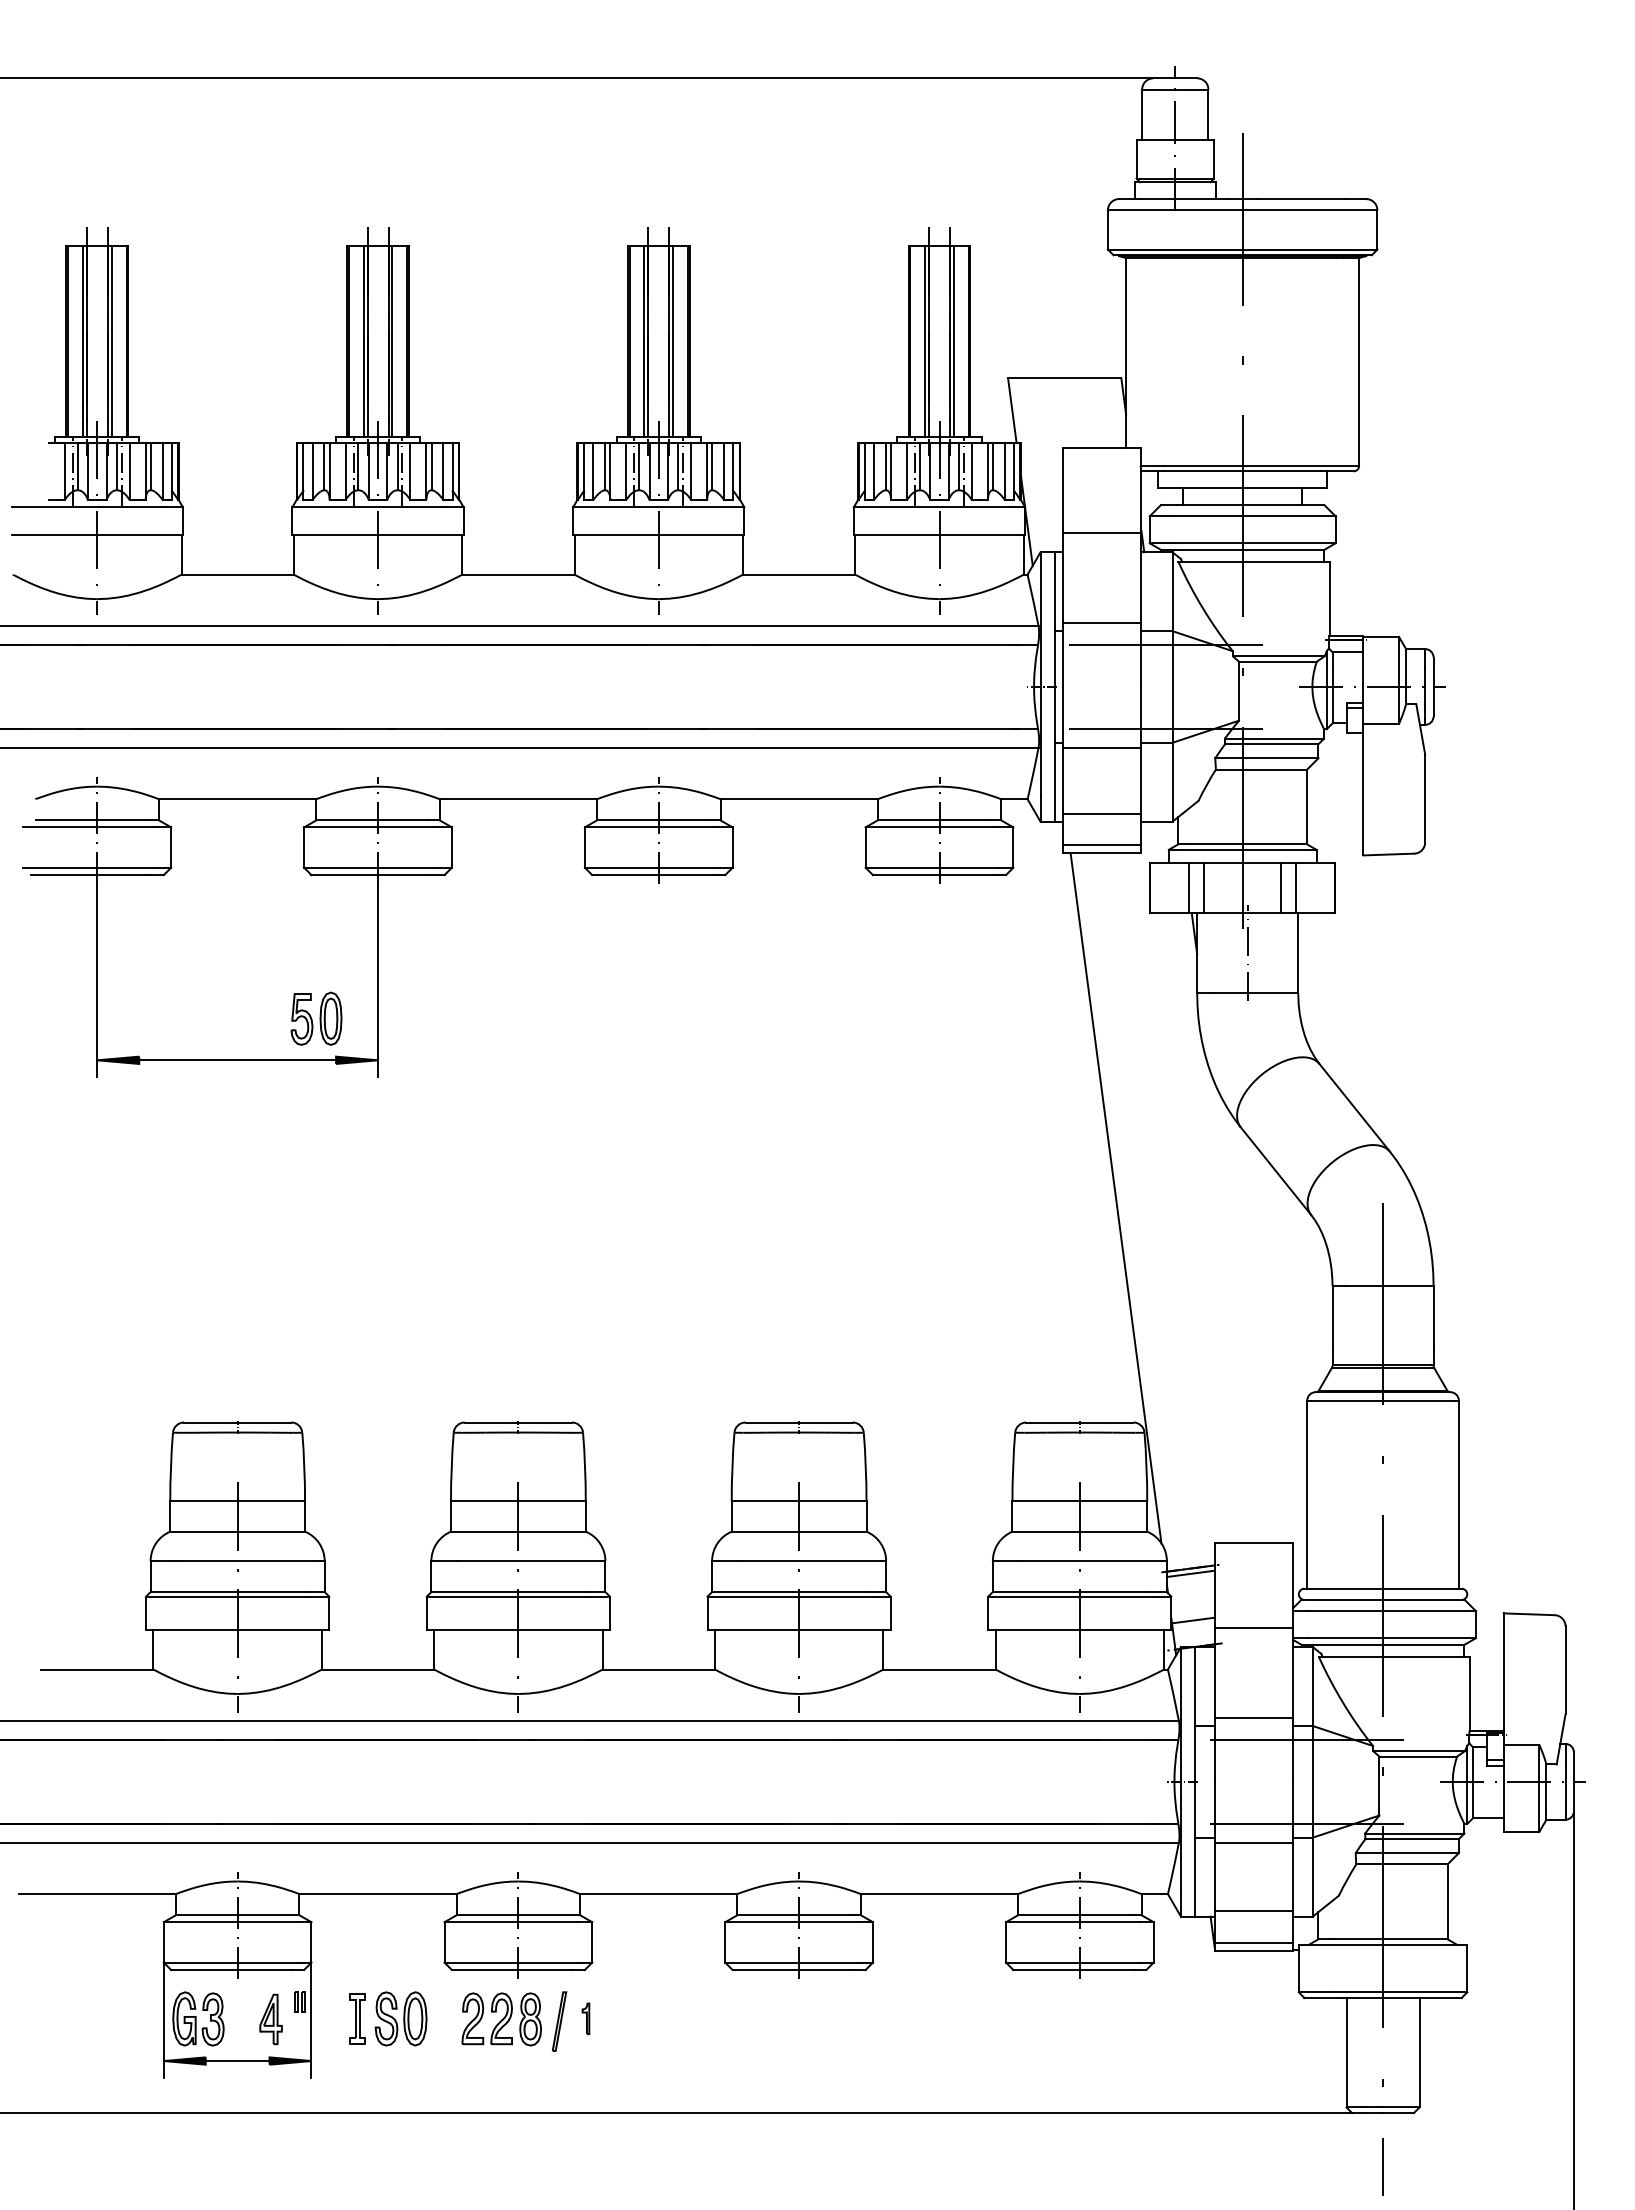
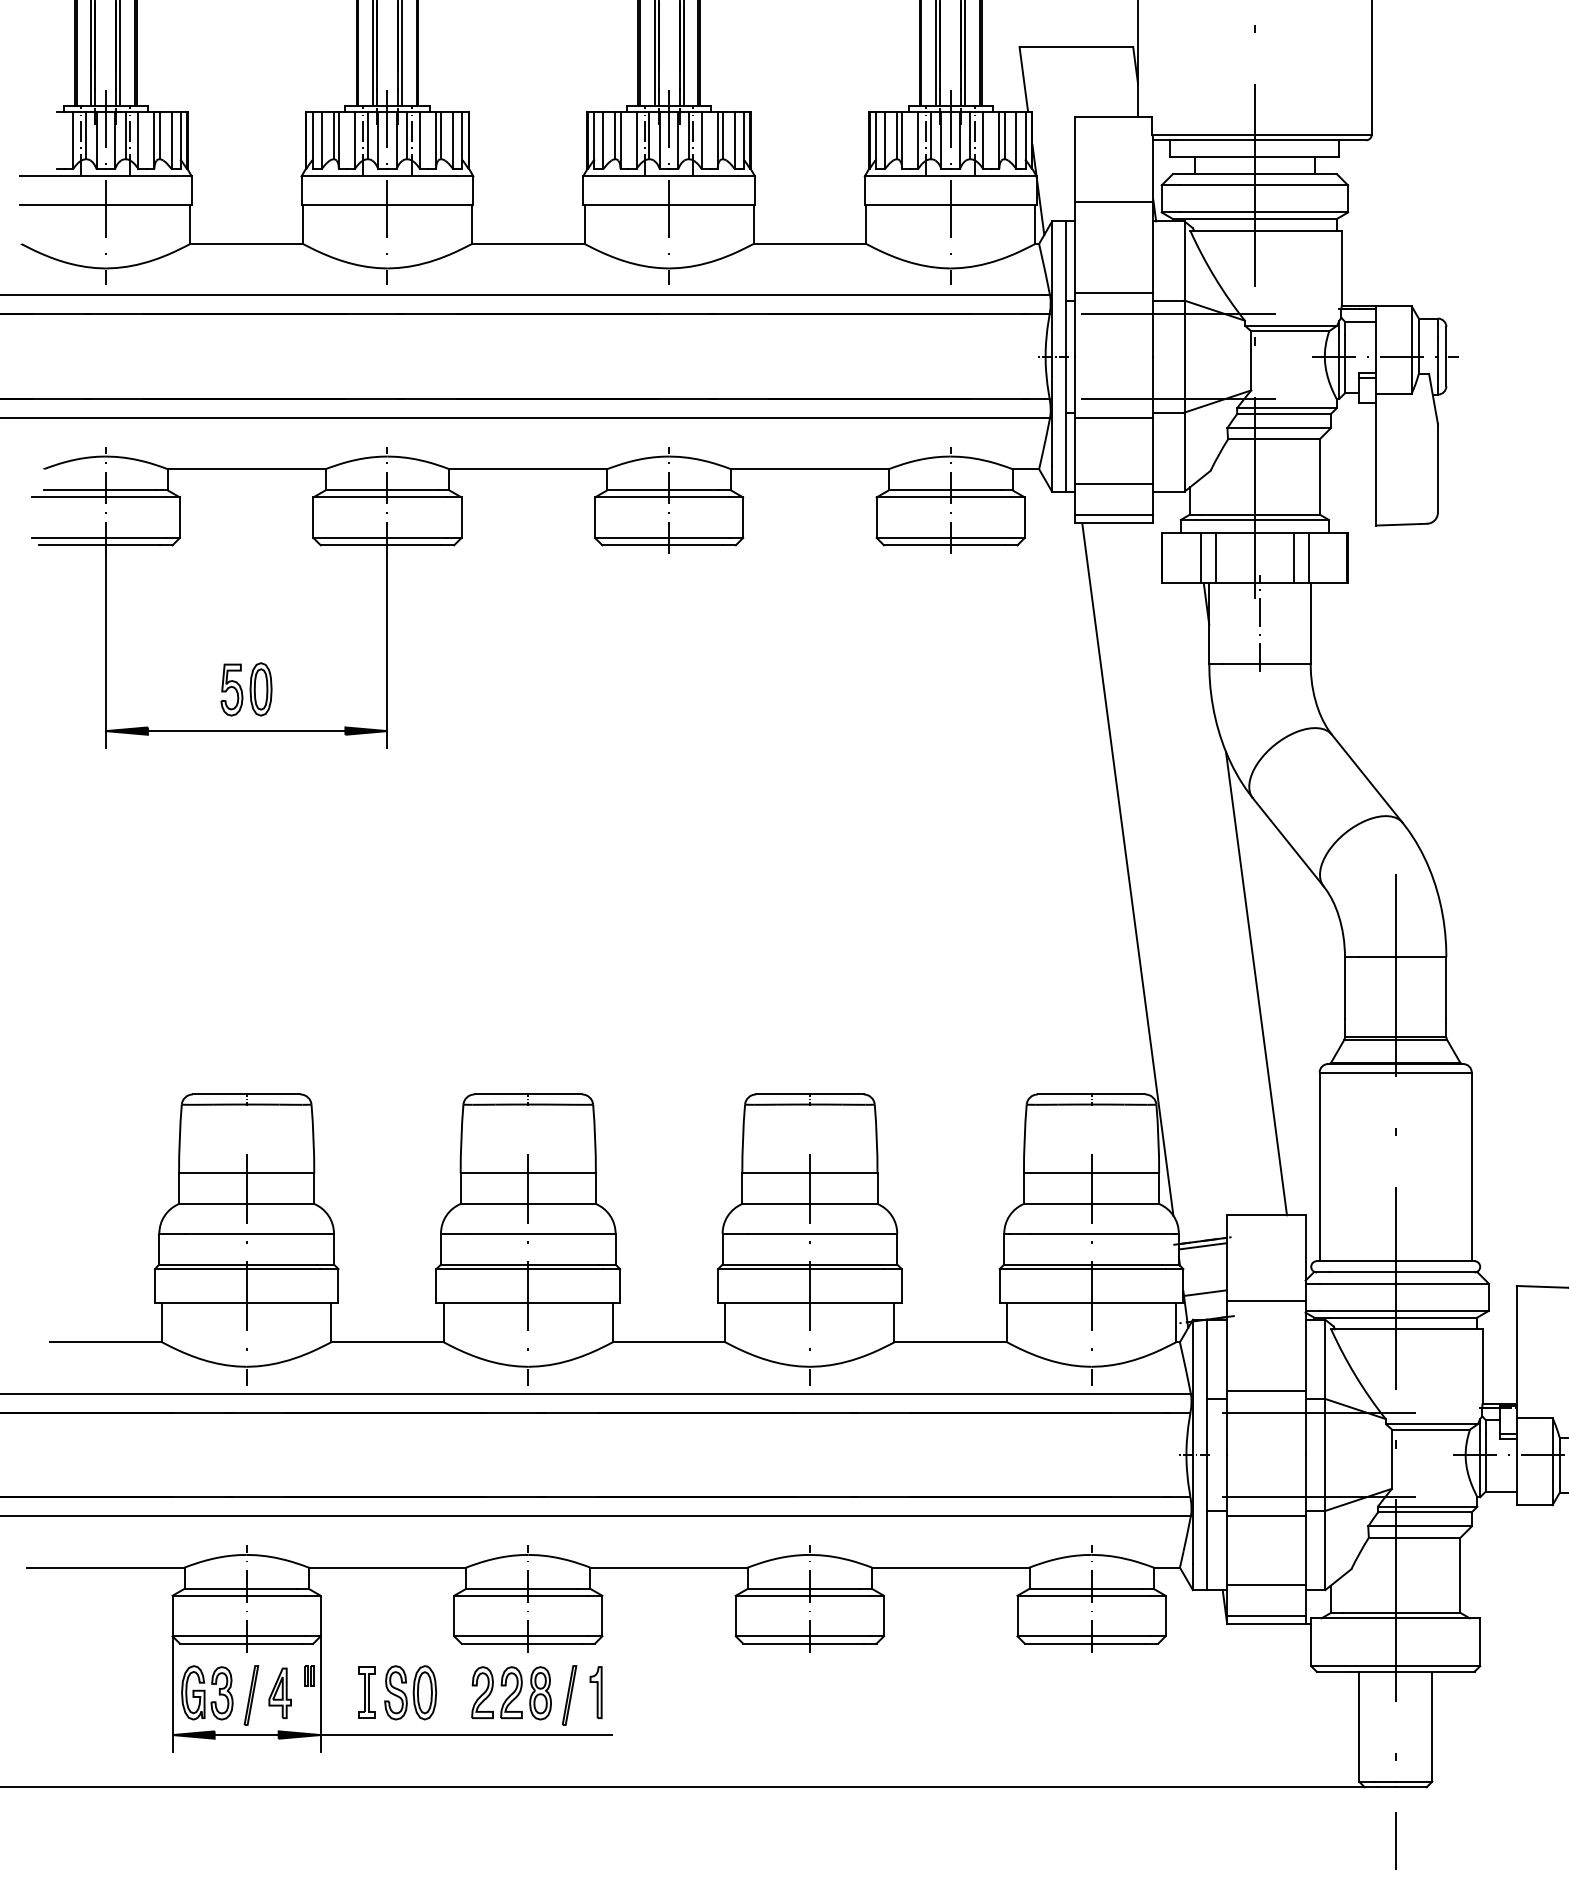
part: (316, 1018) -> (246, 689), moved
line: (1243, 1311) -> (1255, 983), added
part: (585, 2018) -> (595, 1692), size x1.67
part: (242, 2021) -> (251, 1695), added
line: (456, 2061) -> (466, 1735), added

